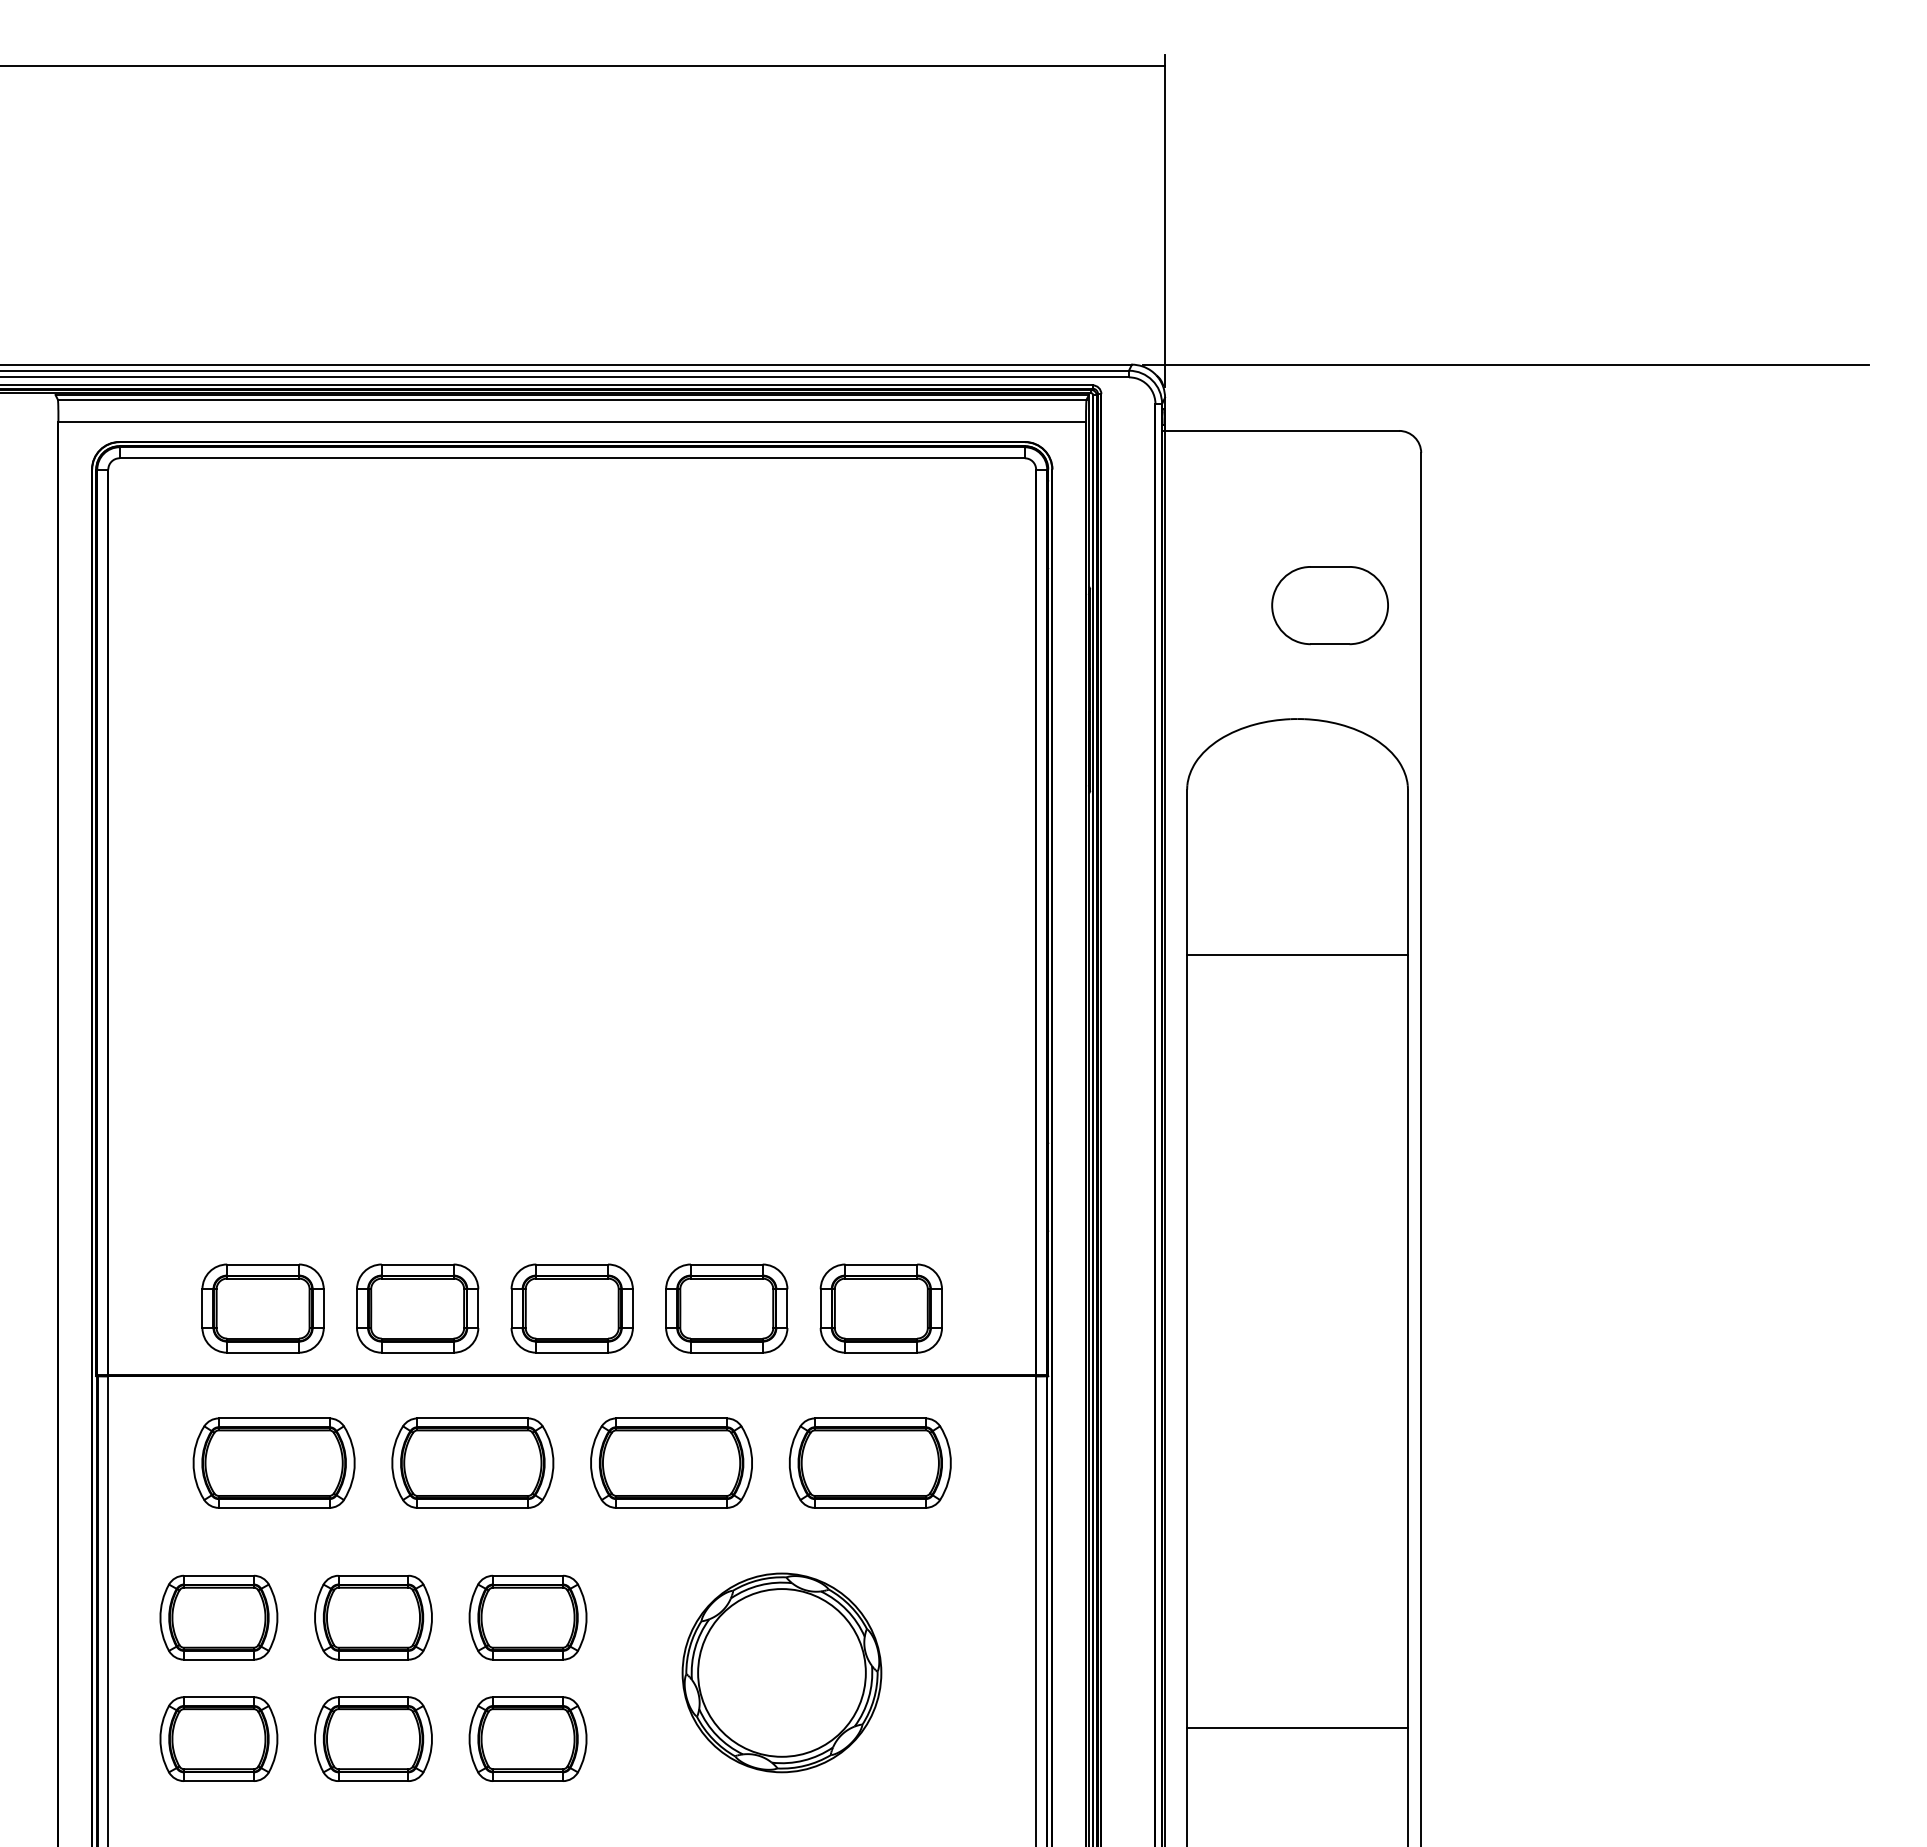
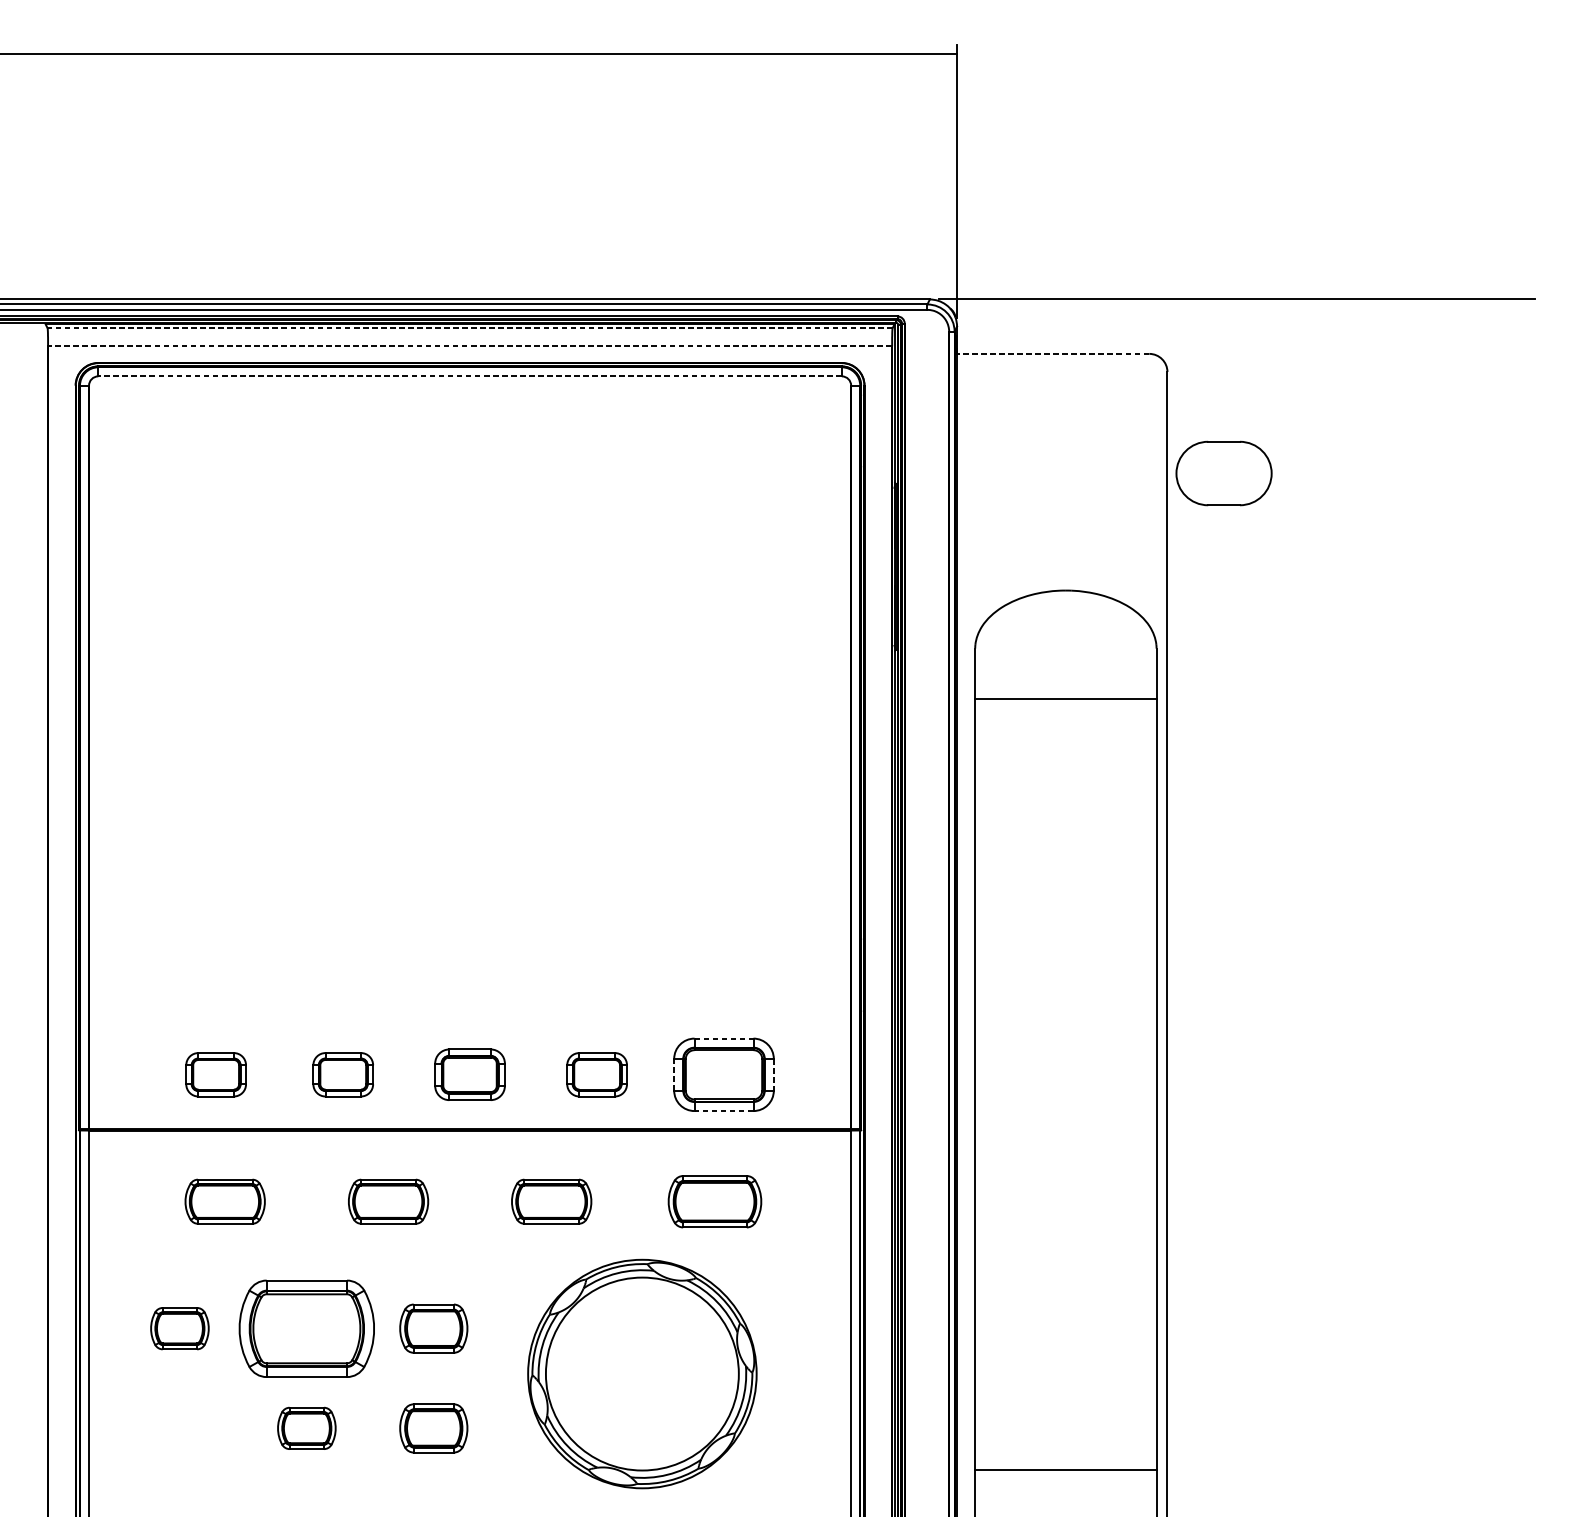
line: (571, 399) -> (469, 328), solid -> dashed
line: (572, 421) -> (470, 346), solid -> dashed
line: (1280, 430) -> (1051, 353), solid -> dashed
line: (572, 458) -> (470, 376), solid -> dashed
part: (1329, 605) -> (1223, 473), moved
line: (1297, 955) -> (1065, 699), moved
line: (881, 1264) -> (724, 1038), solid -> dashed
part: (262, 1308) -> (215, 1074), size x0.6
part: (417, 1308) -> (343, 1074), size x0.6
part: (571, 1308) -> (469, 1074), size x0.7
part: (726, 1308) -> (596, 1074), size x0.6
line: (820, 1308) -> (674, 1074), solid -> dashed
line: (942, 1309) -> (774, 1075), solid -> dashed
line: (881, 1352) -> (724, 1110), solid -> dashed
part: (273, 1462) -> (224, 1201), size x0.6
part: (472, 1462) -> (388, 1201), size x0.6
part: (671, 1462) -> (551, 1201), size x0.6
part: (870, 1462) -> (715, 1201), size x0.7
part: (218, 1617) -> (179, 1328), size x0.6
part: (373, 1617) -> (306, 1328), size x1.4
part: (527, 1617) -> (433, 1328), size x0.7
part: (781, 1672) -> (642, 1373), size x1.4
line: (1297, 1728) -> (1065, 1470), moved
part: (218, 1738) -> (179, 1427), removed
part: (373, 1738) -> (306, 1427), size x0.6
part: (527, 1738) -> (433, 1427), size x0.7

